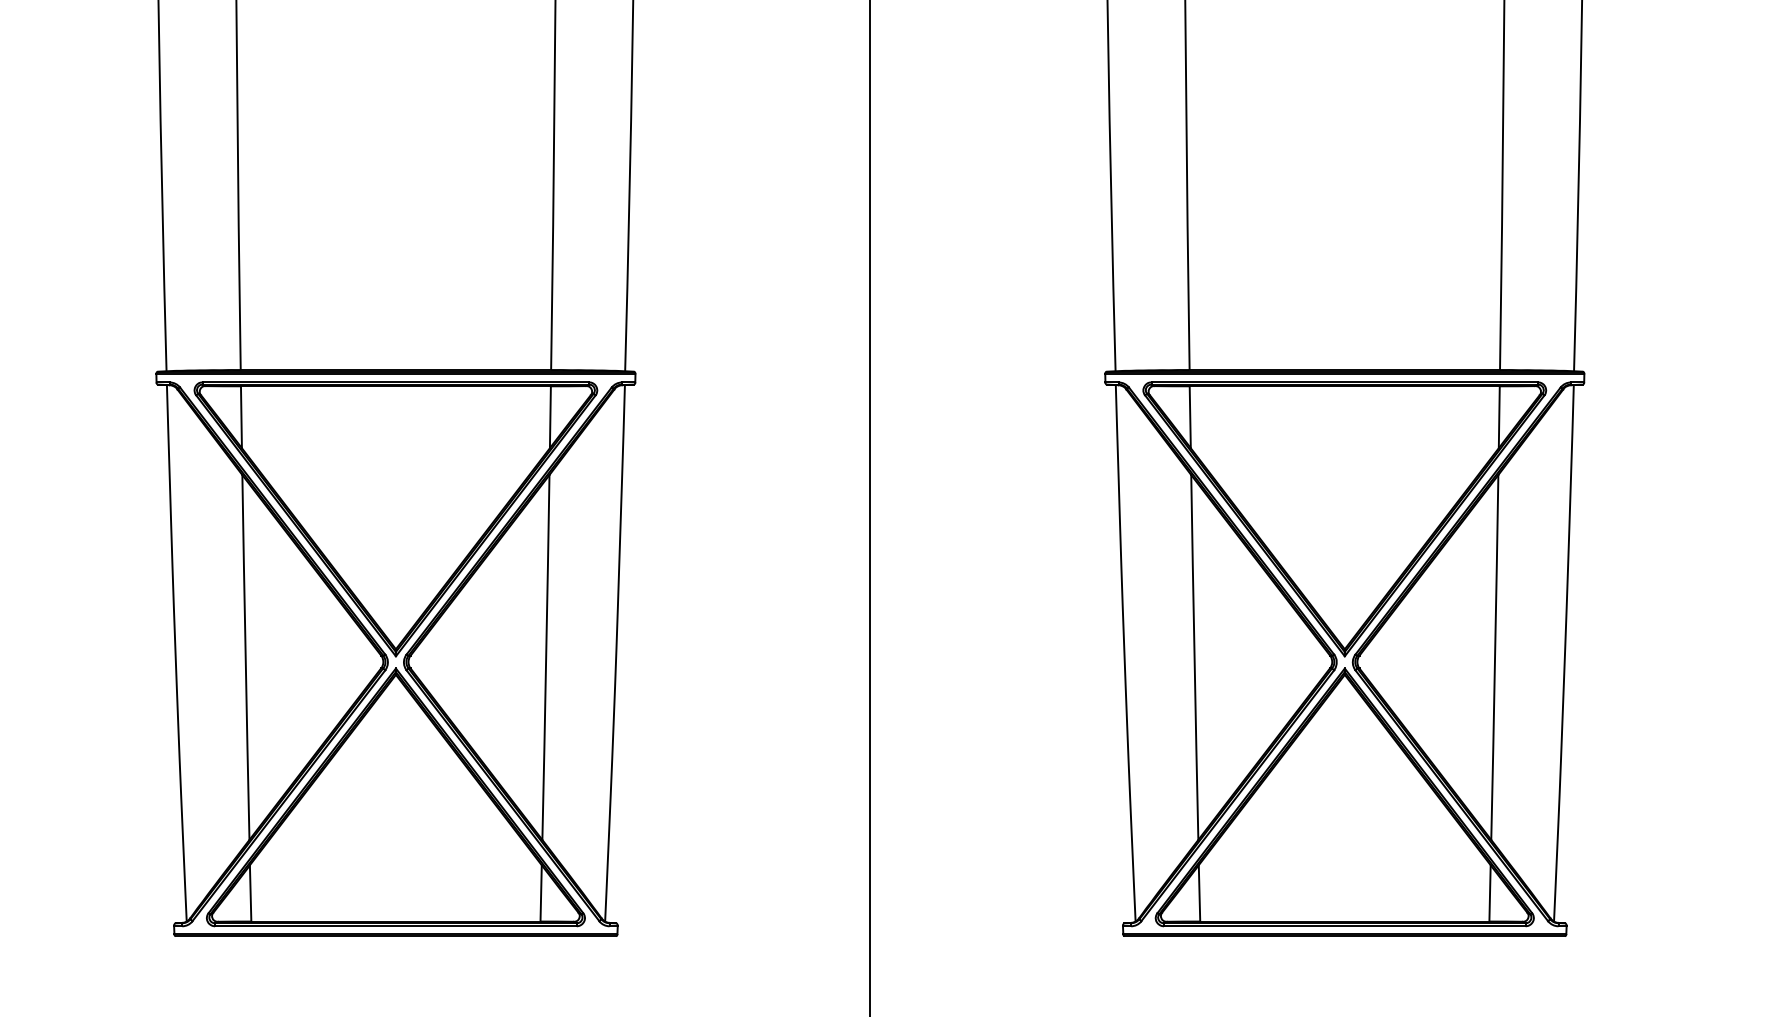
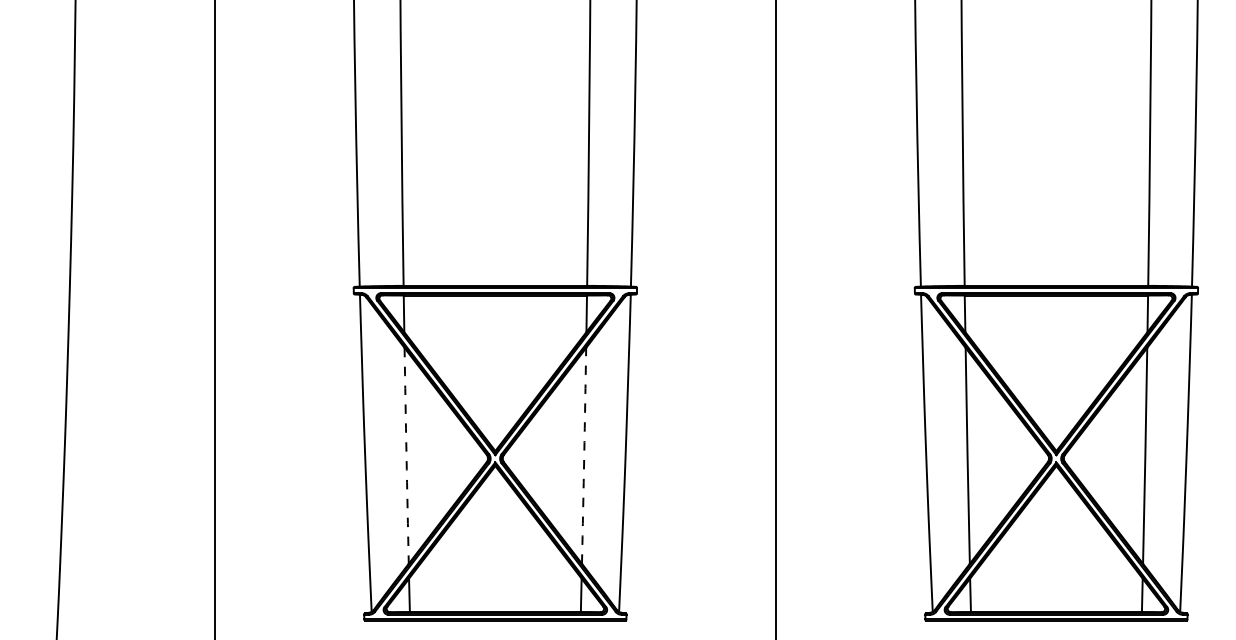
arc: (245, 656) -> (406, 455), solid -> dashed
arc: (546, 656) -> (584, 455), solid -> dashed

